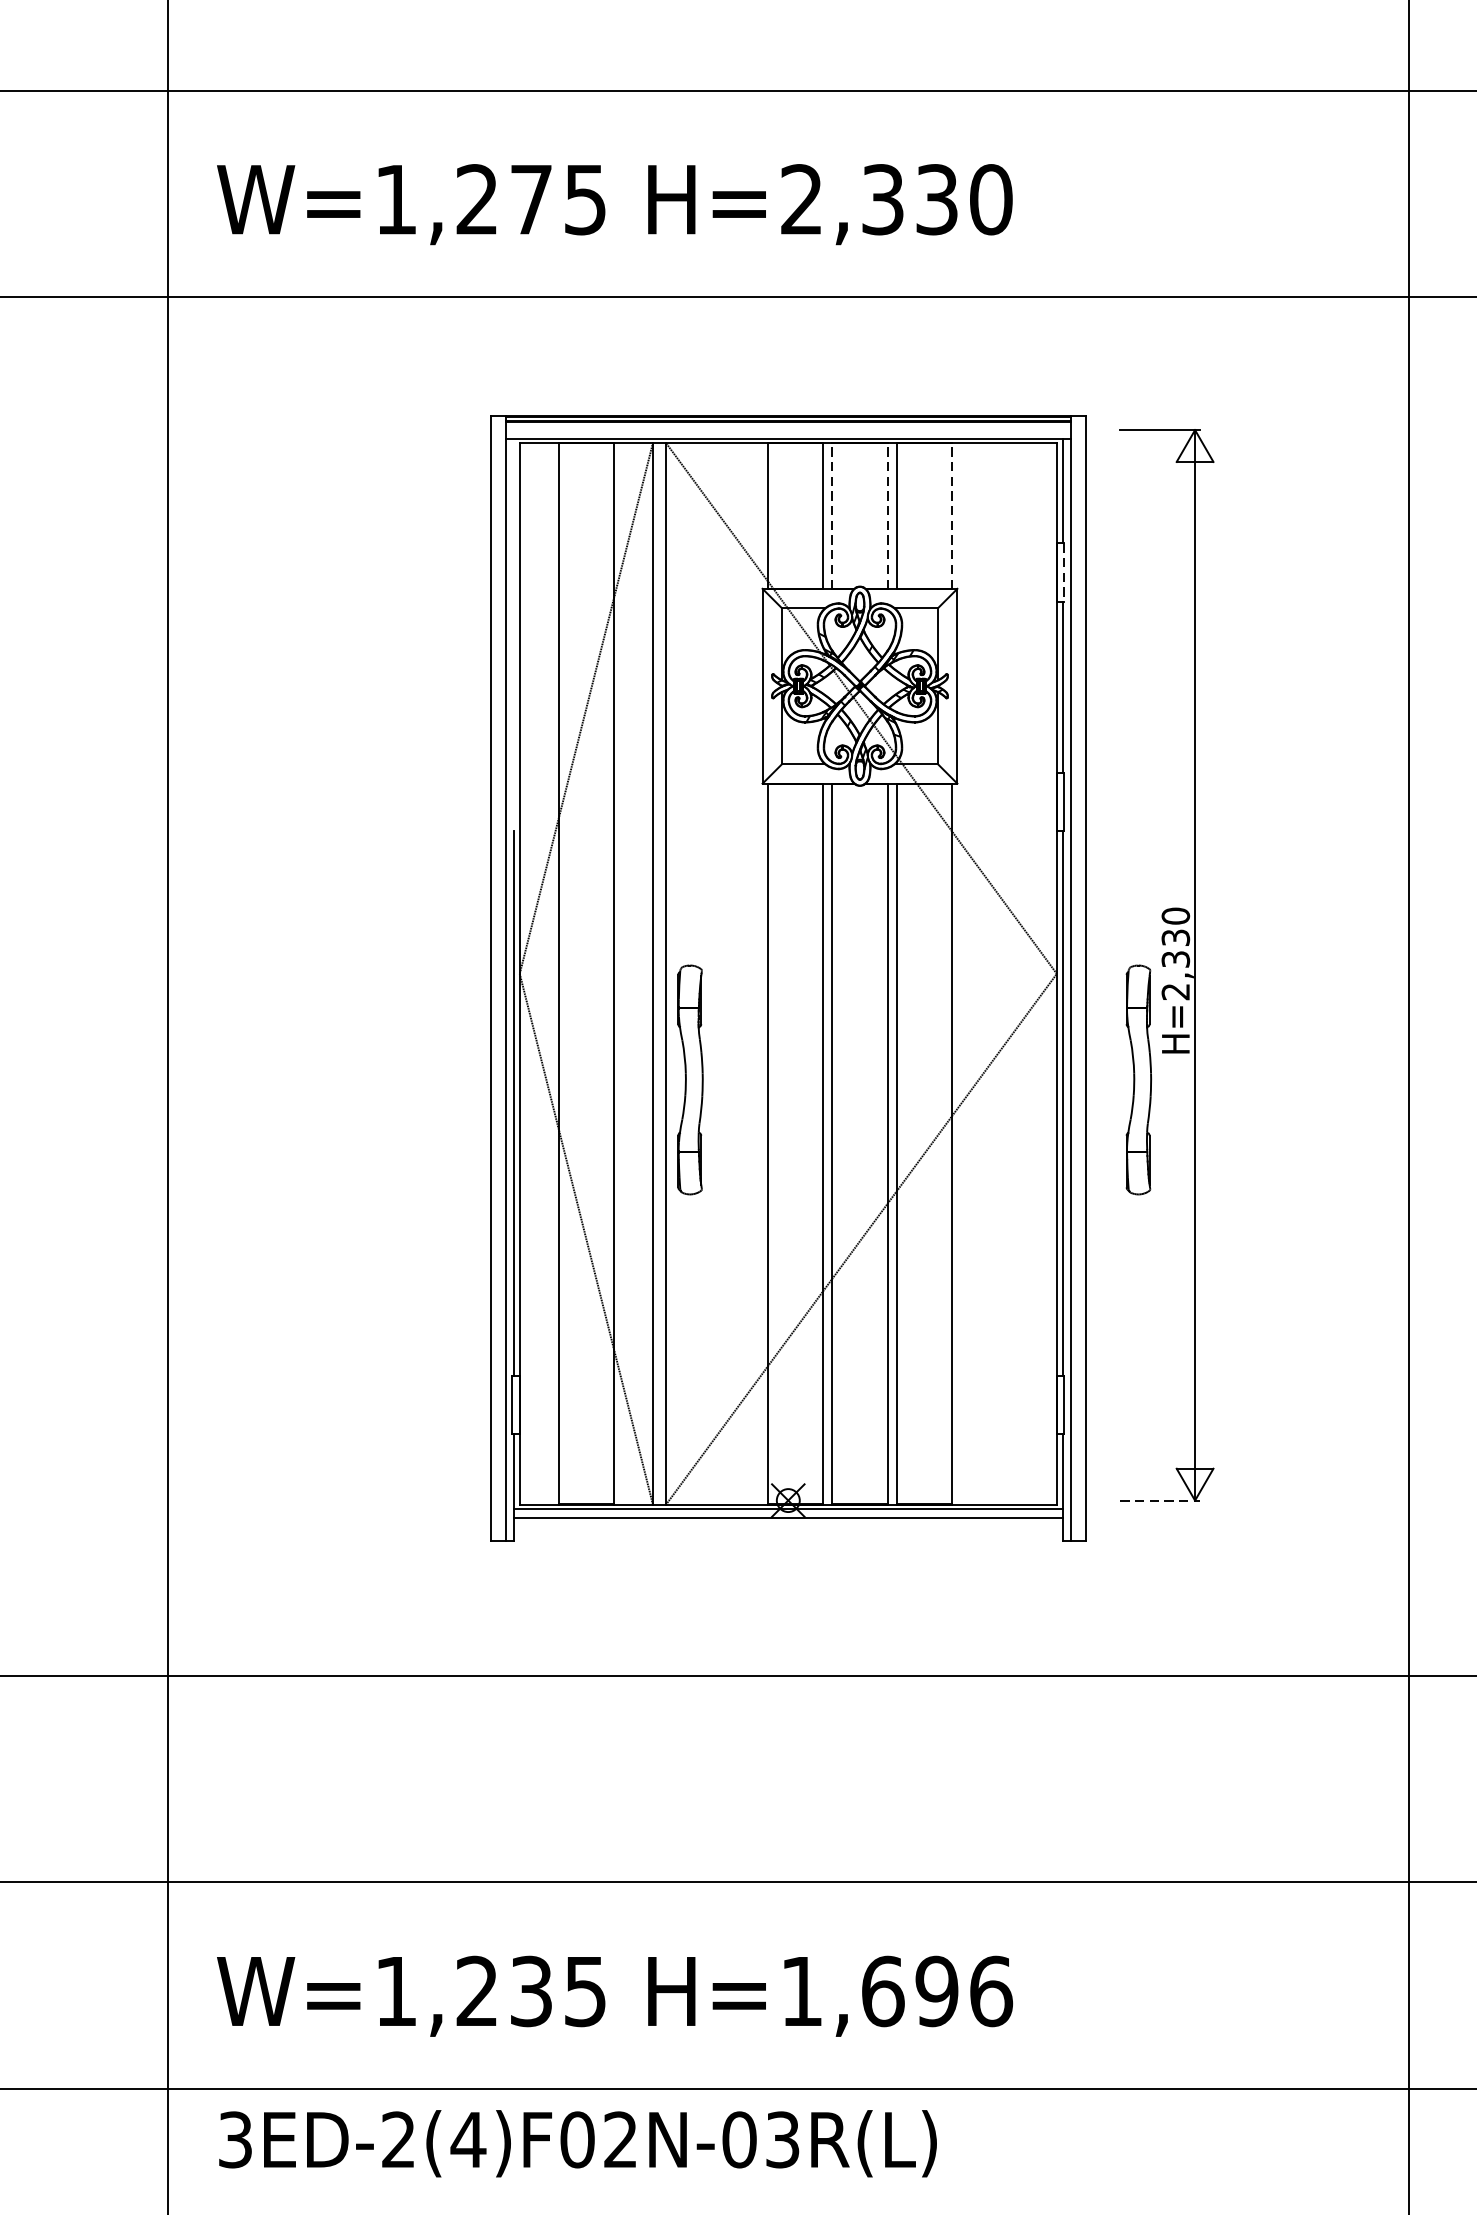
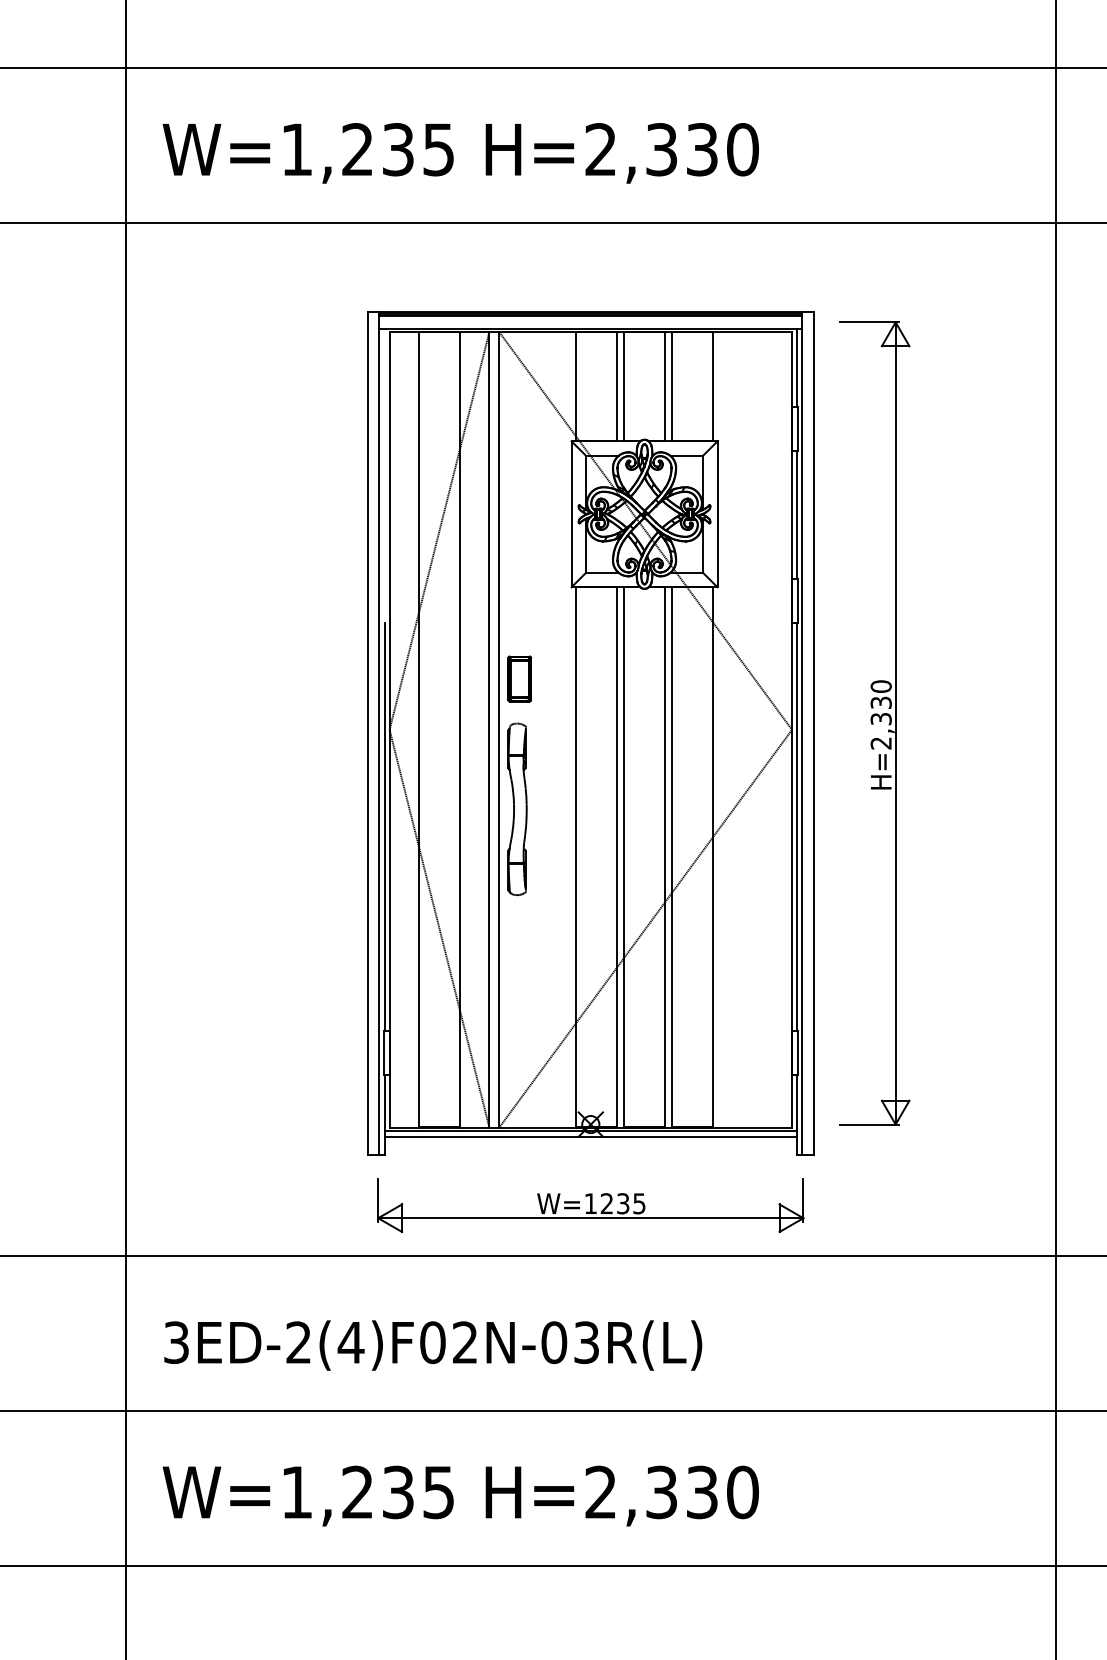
text: (531, 199) -> (398, 149), W=1,275 -> W=1,235
line: (831, 515) -> (623, 386), dashed -> solid
line: (887, 515) -> (665, 386), dashed -> solid
line: (952, 515) -> (713, 386), dashed -> solid
line: (1064, 573) -> (797, 429), dashed -> solid
part: (693, 905) -> (519, 678), added
part: (1138, 1080) -> (853, 809), removed
line: (1160, 1500) -> (869, 1124), dashed -> solid
part: (787, 1608) -> (590, 1205), added
text: (897, 1991) -> (672, 1492), H=1,696 -> H=2,330
text: (578, 2143) -> (433, 1345), moved

